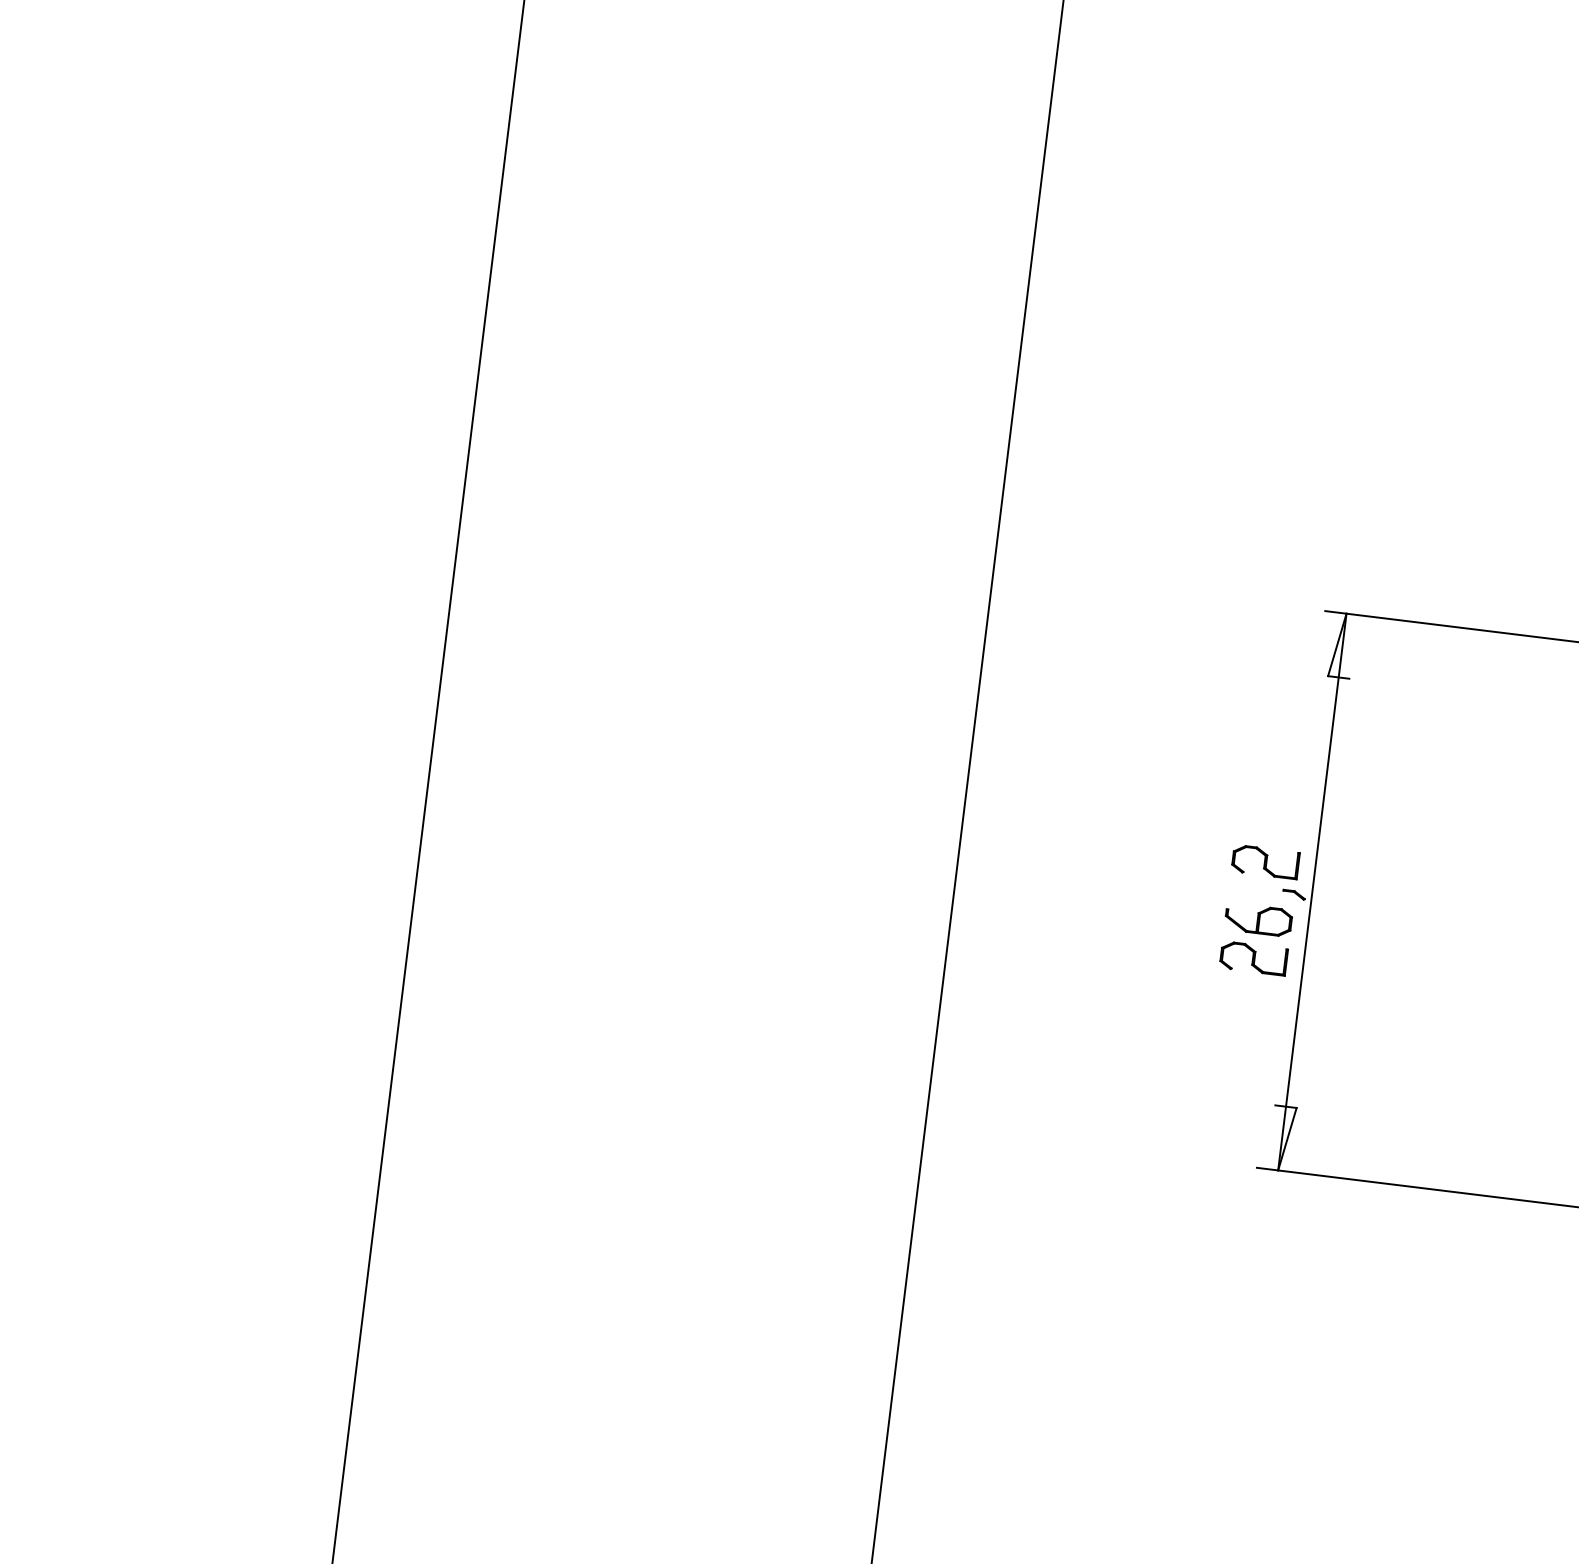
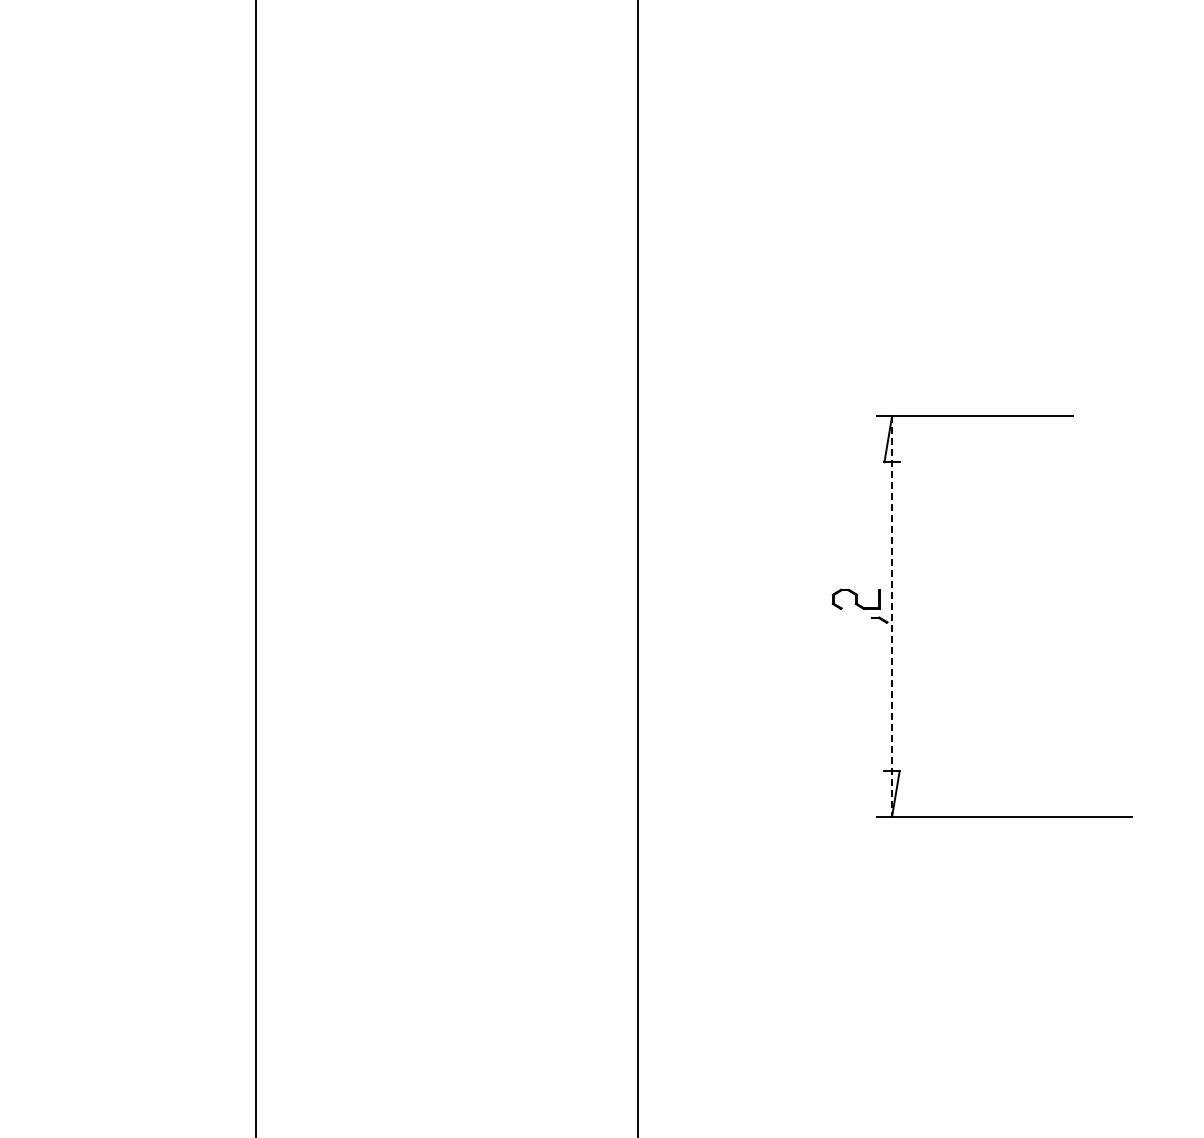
line: (1312, 893) -> (892, 617), solid -> dashed
part: (1255, 938) -> (855, 654), removed

